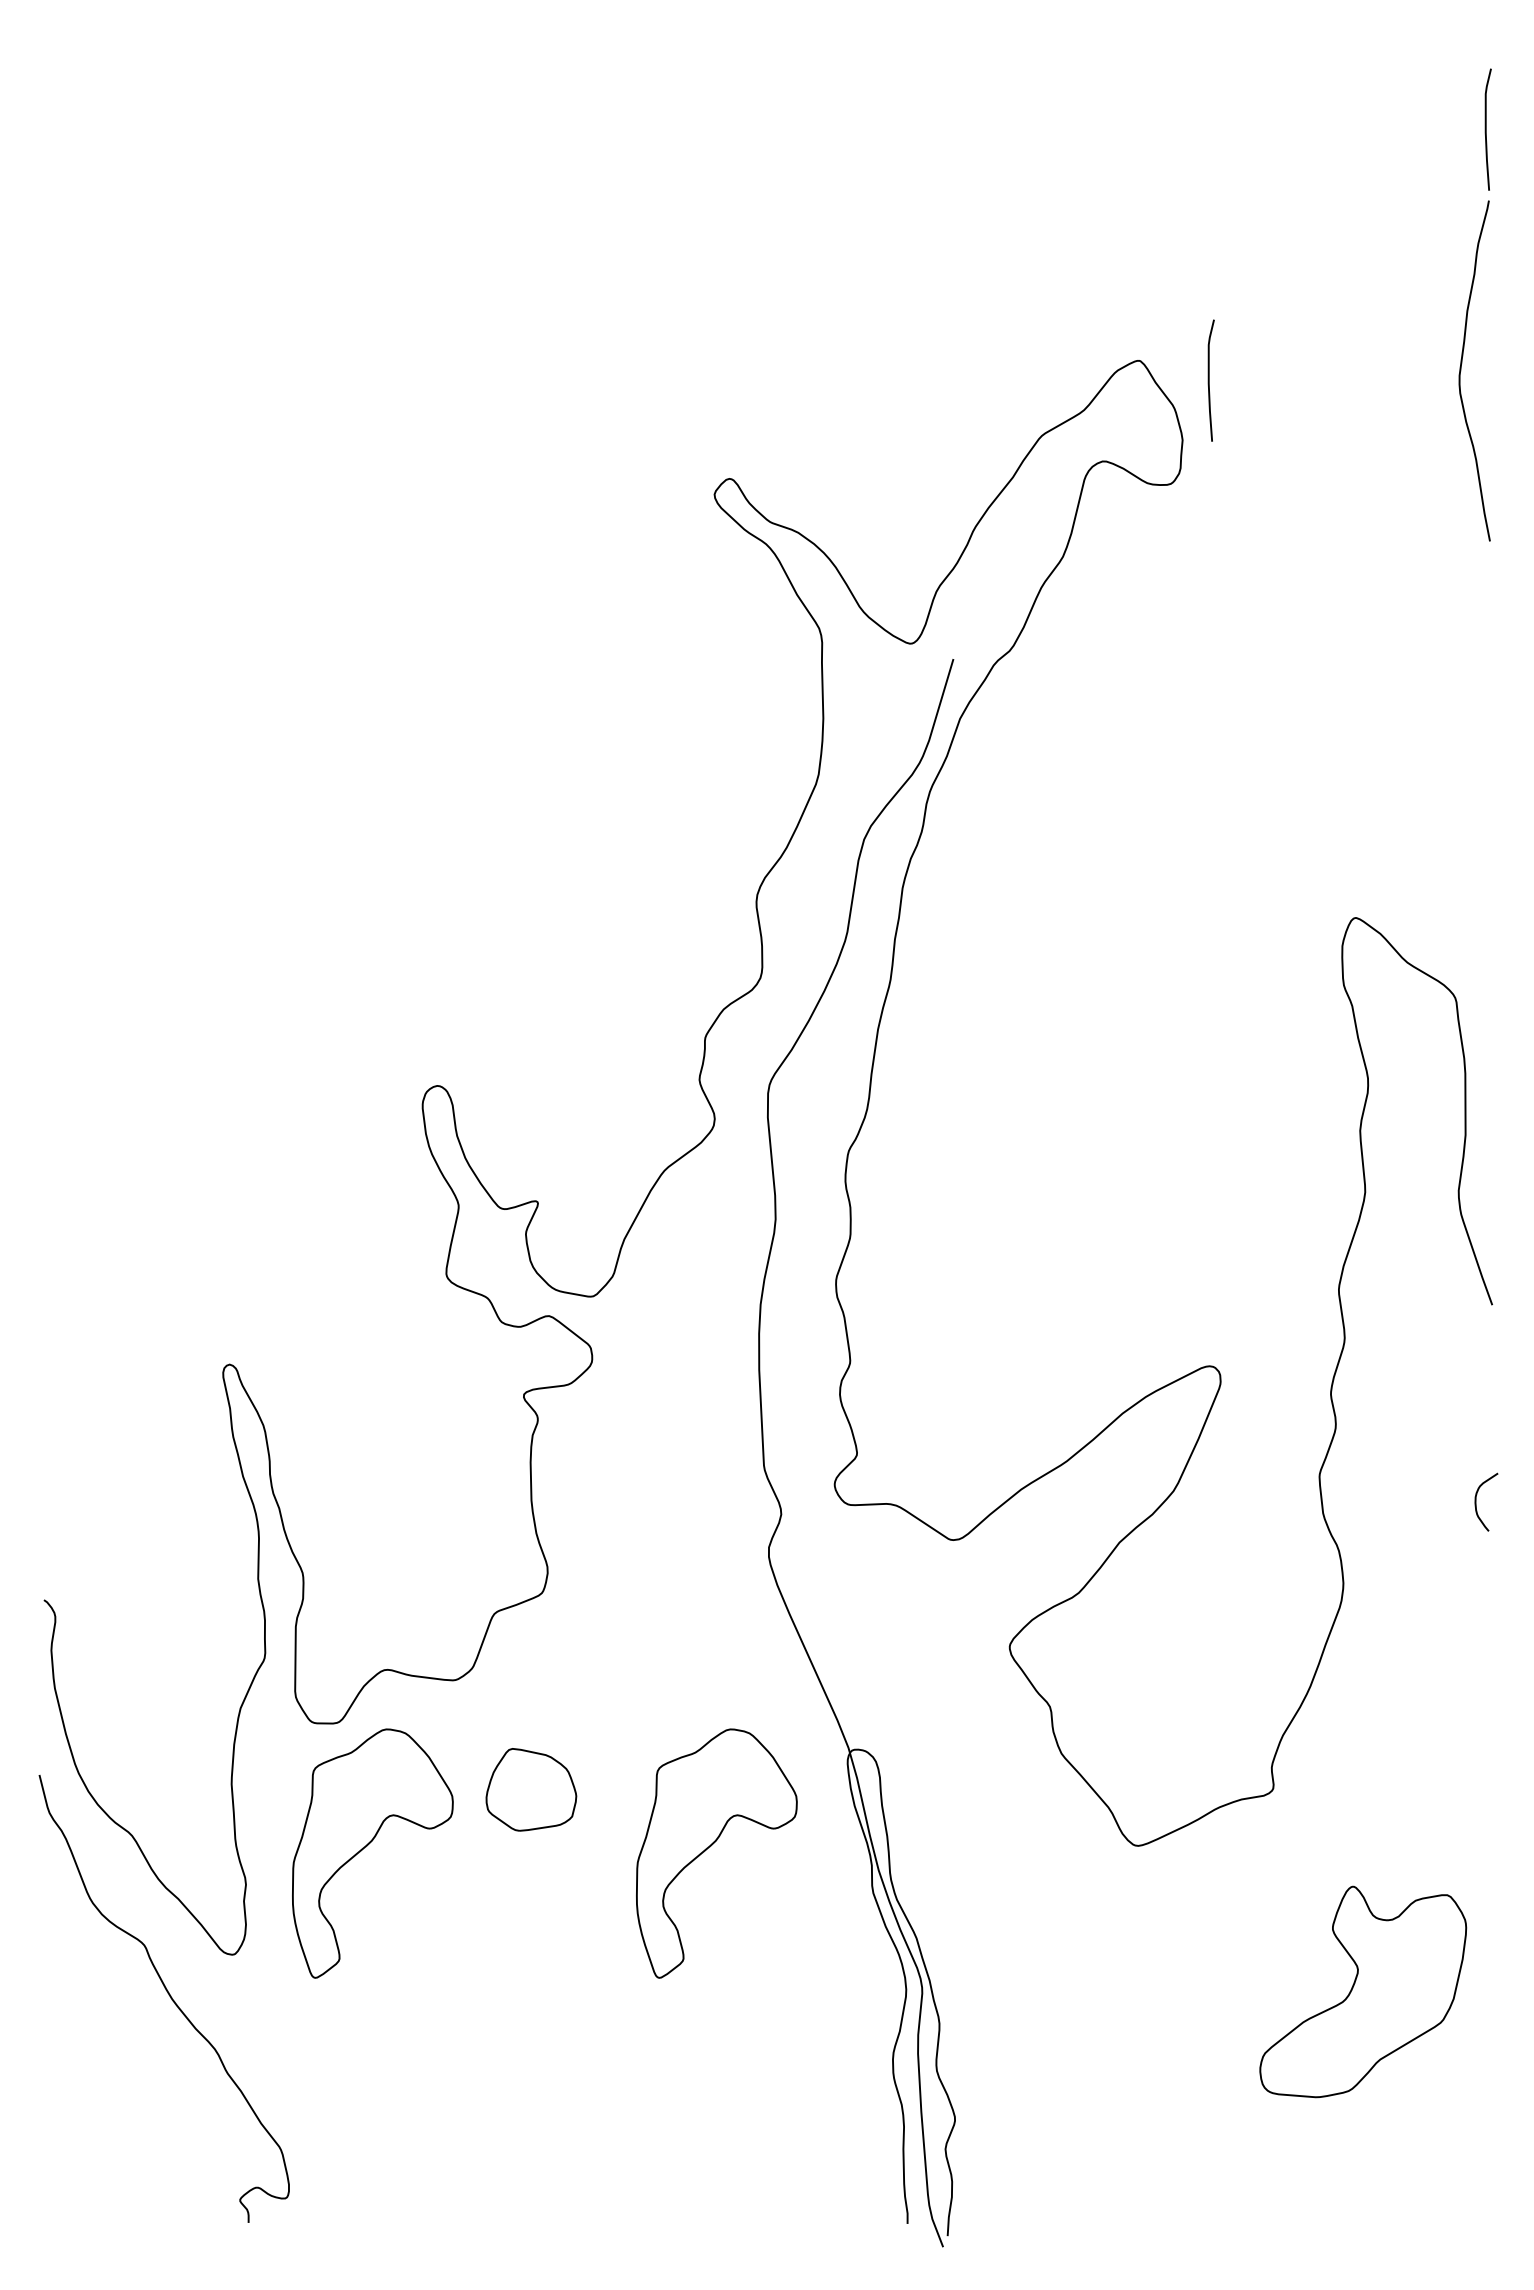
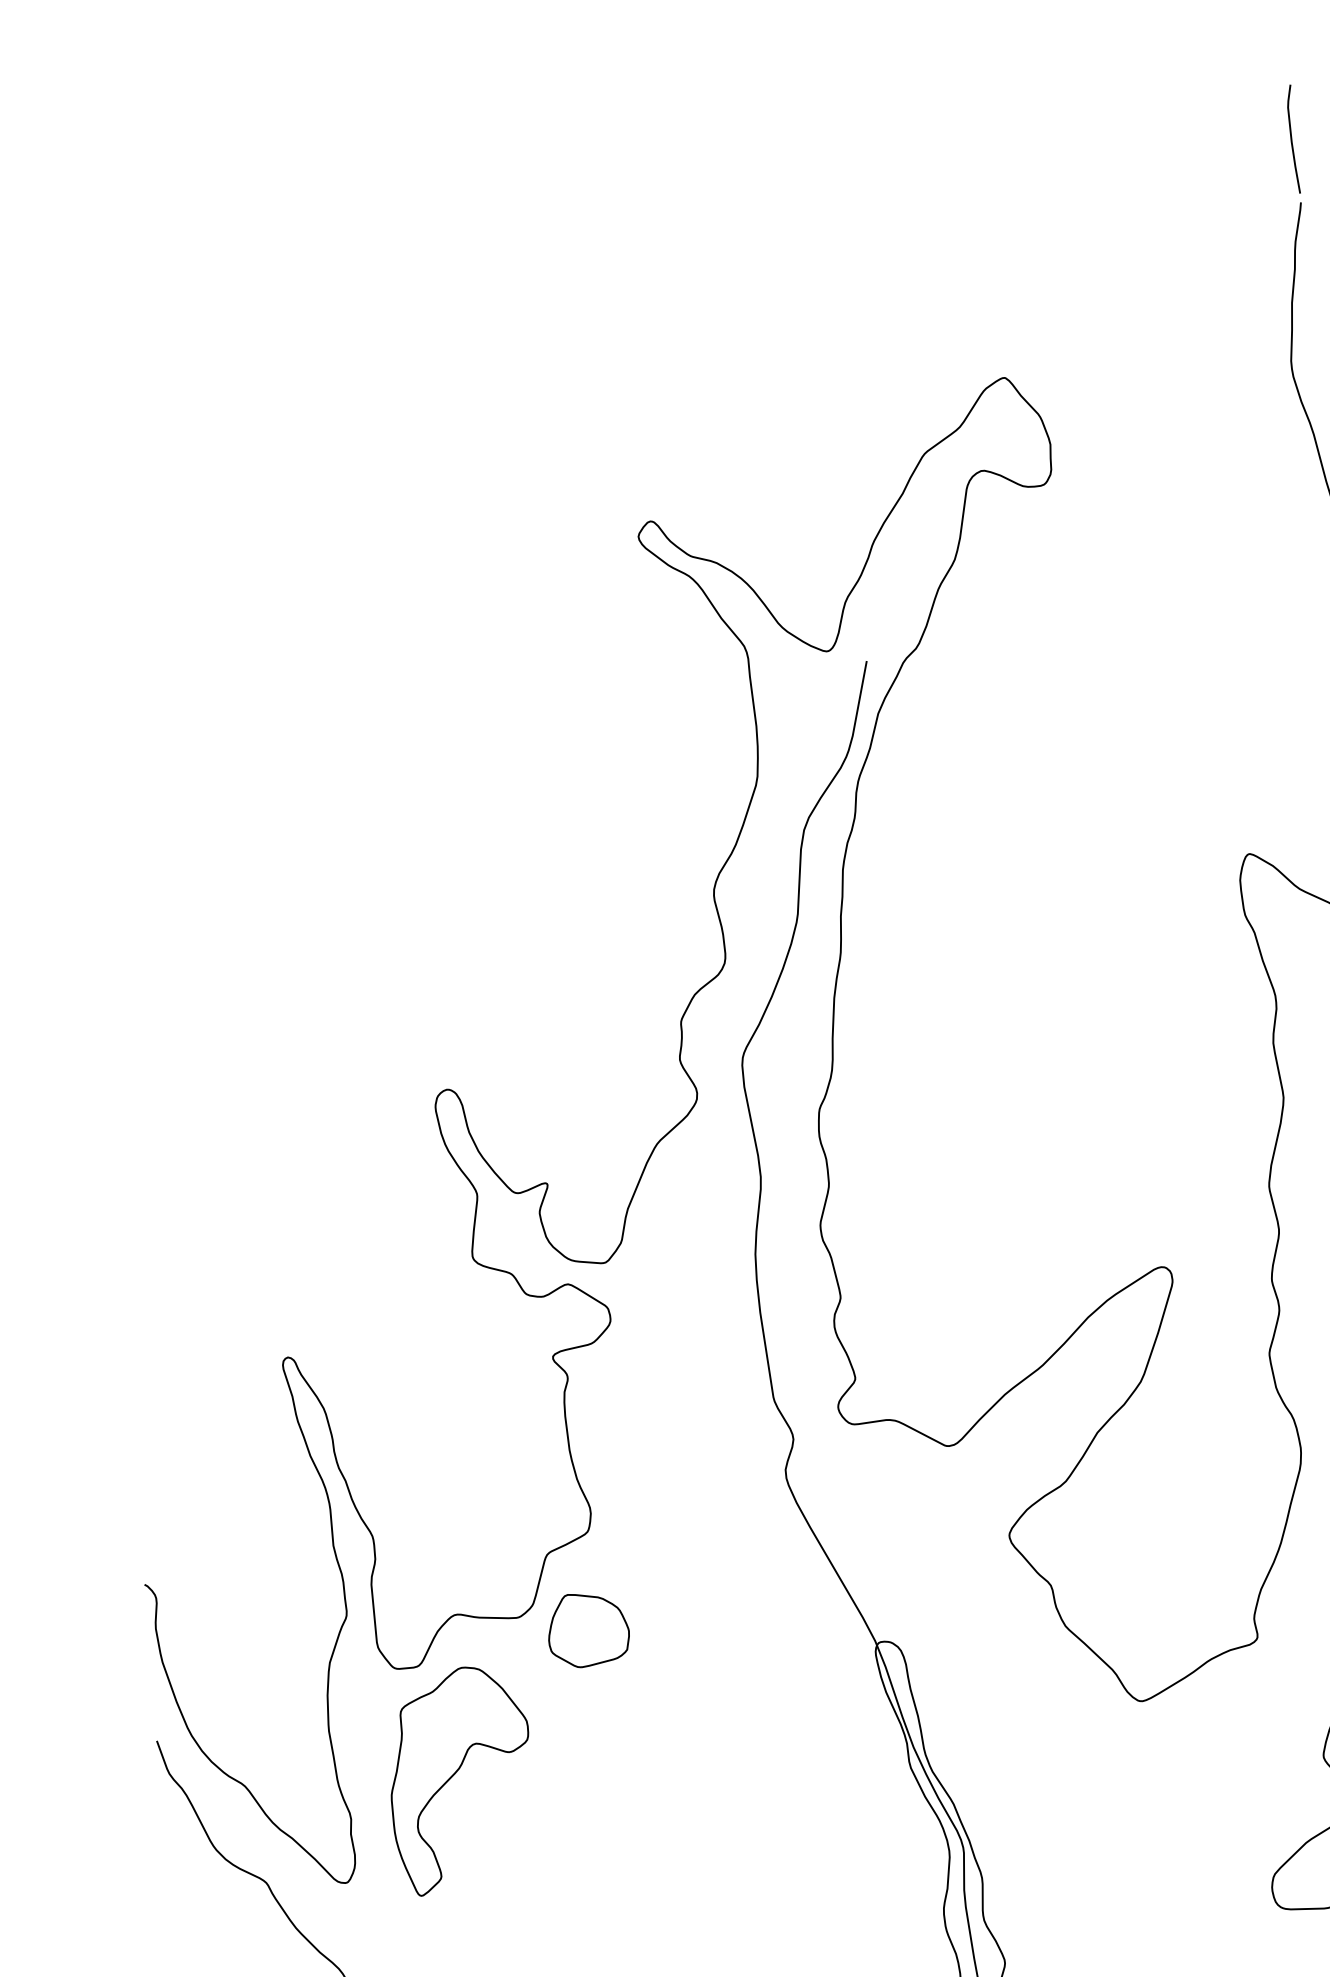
curve: (1209, 380) -> (1068, 388), removed
part: (531, 1789) -> (588, 1629), moved
part: (710, 1847) -> (761, 1742), removed

